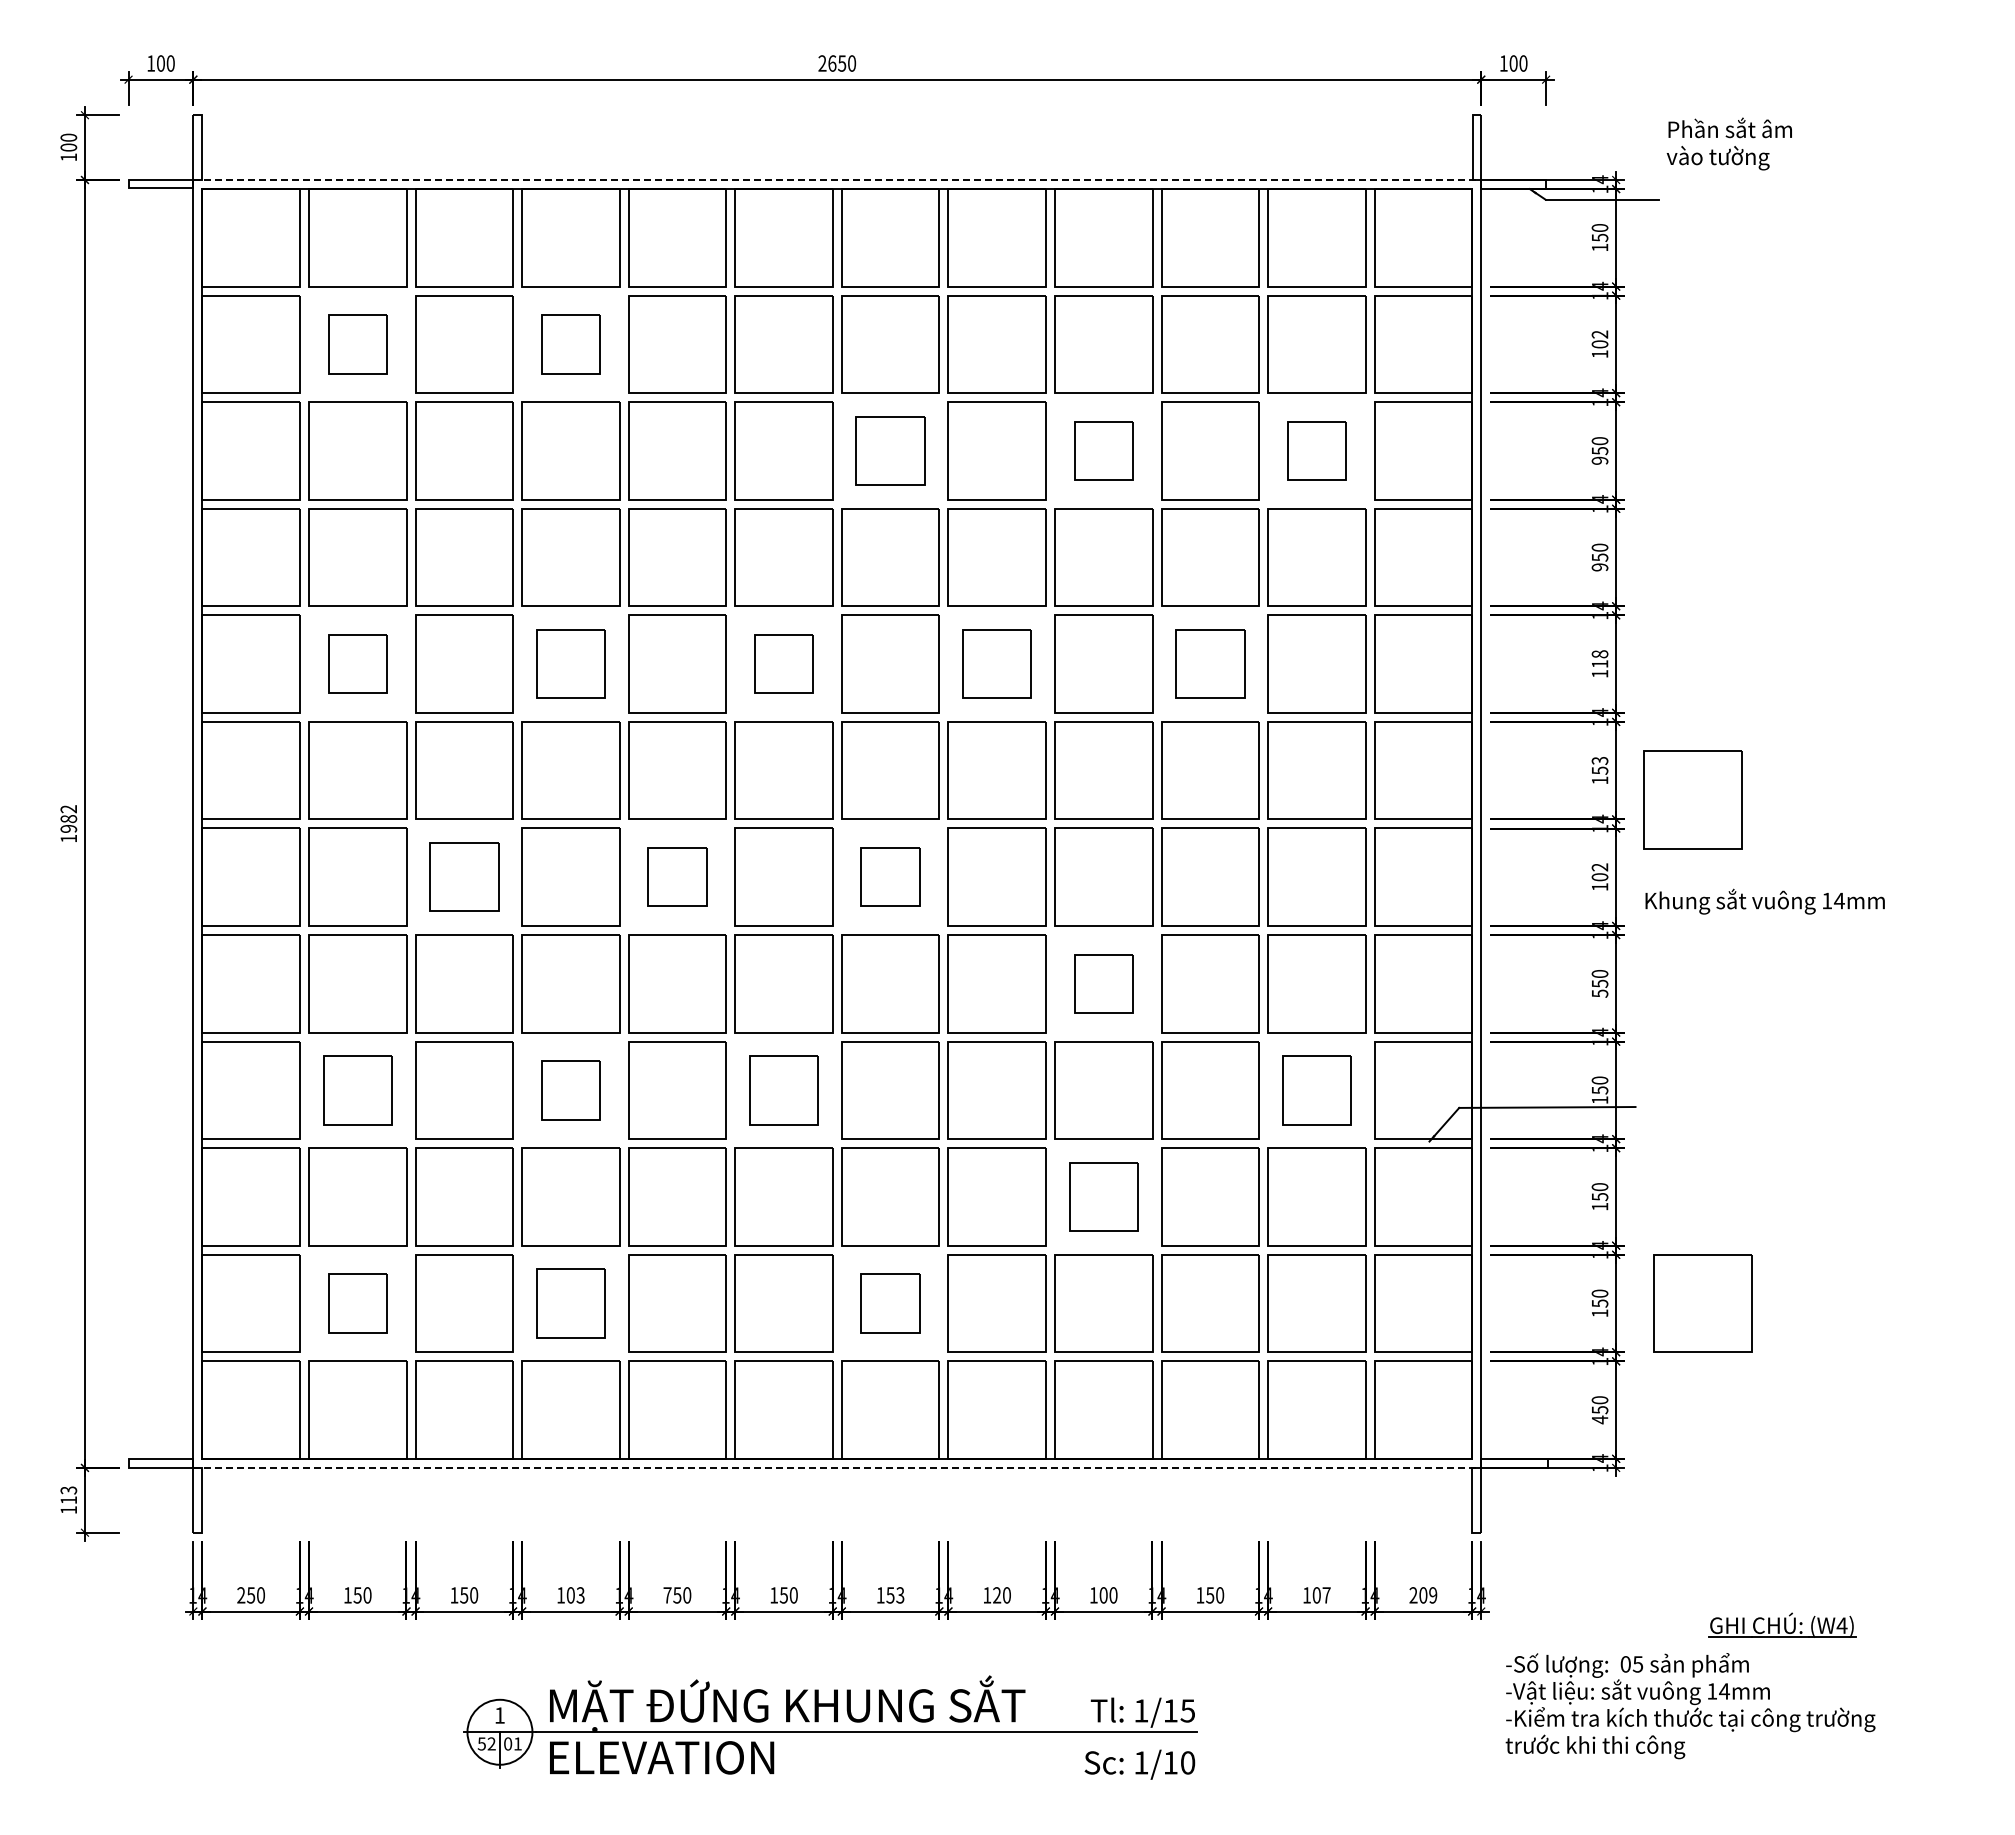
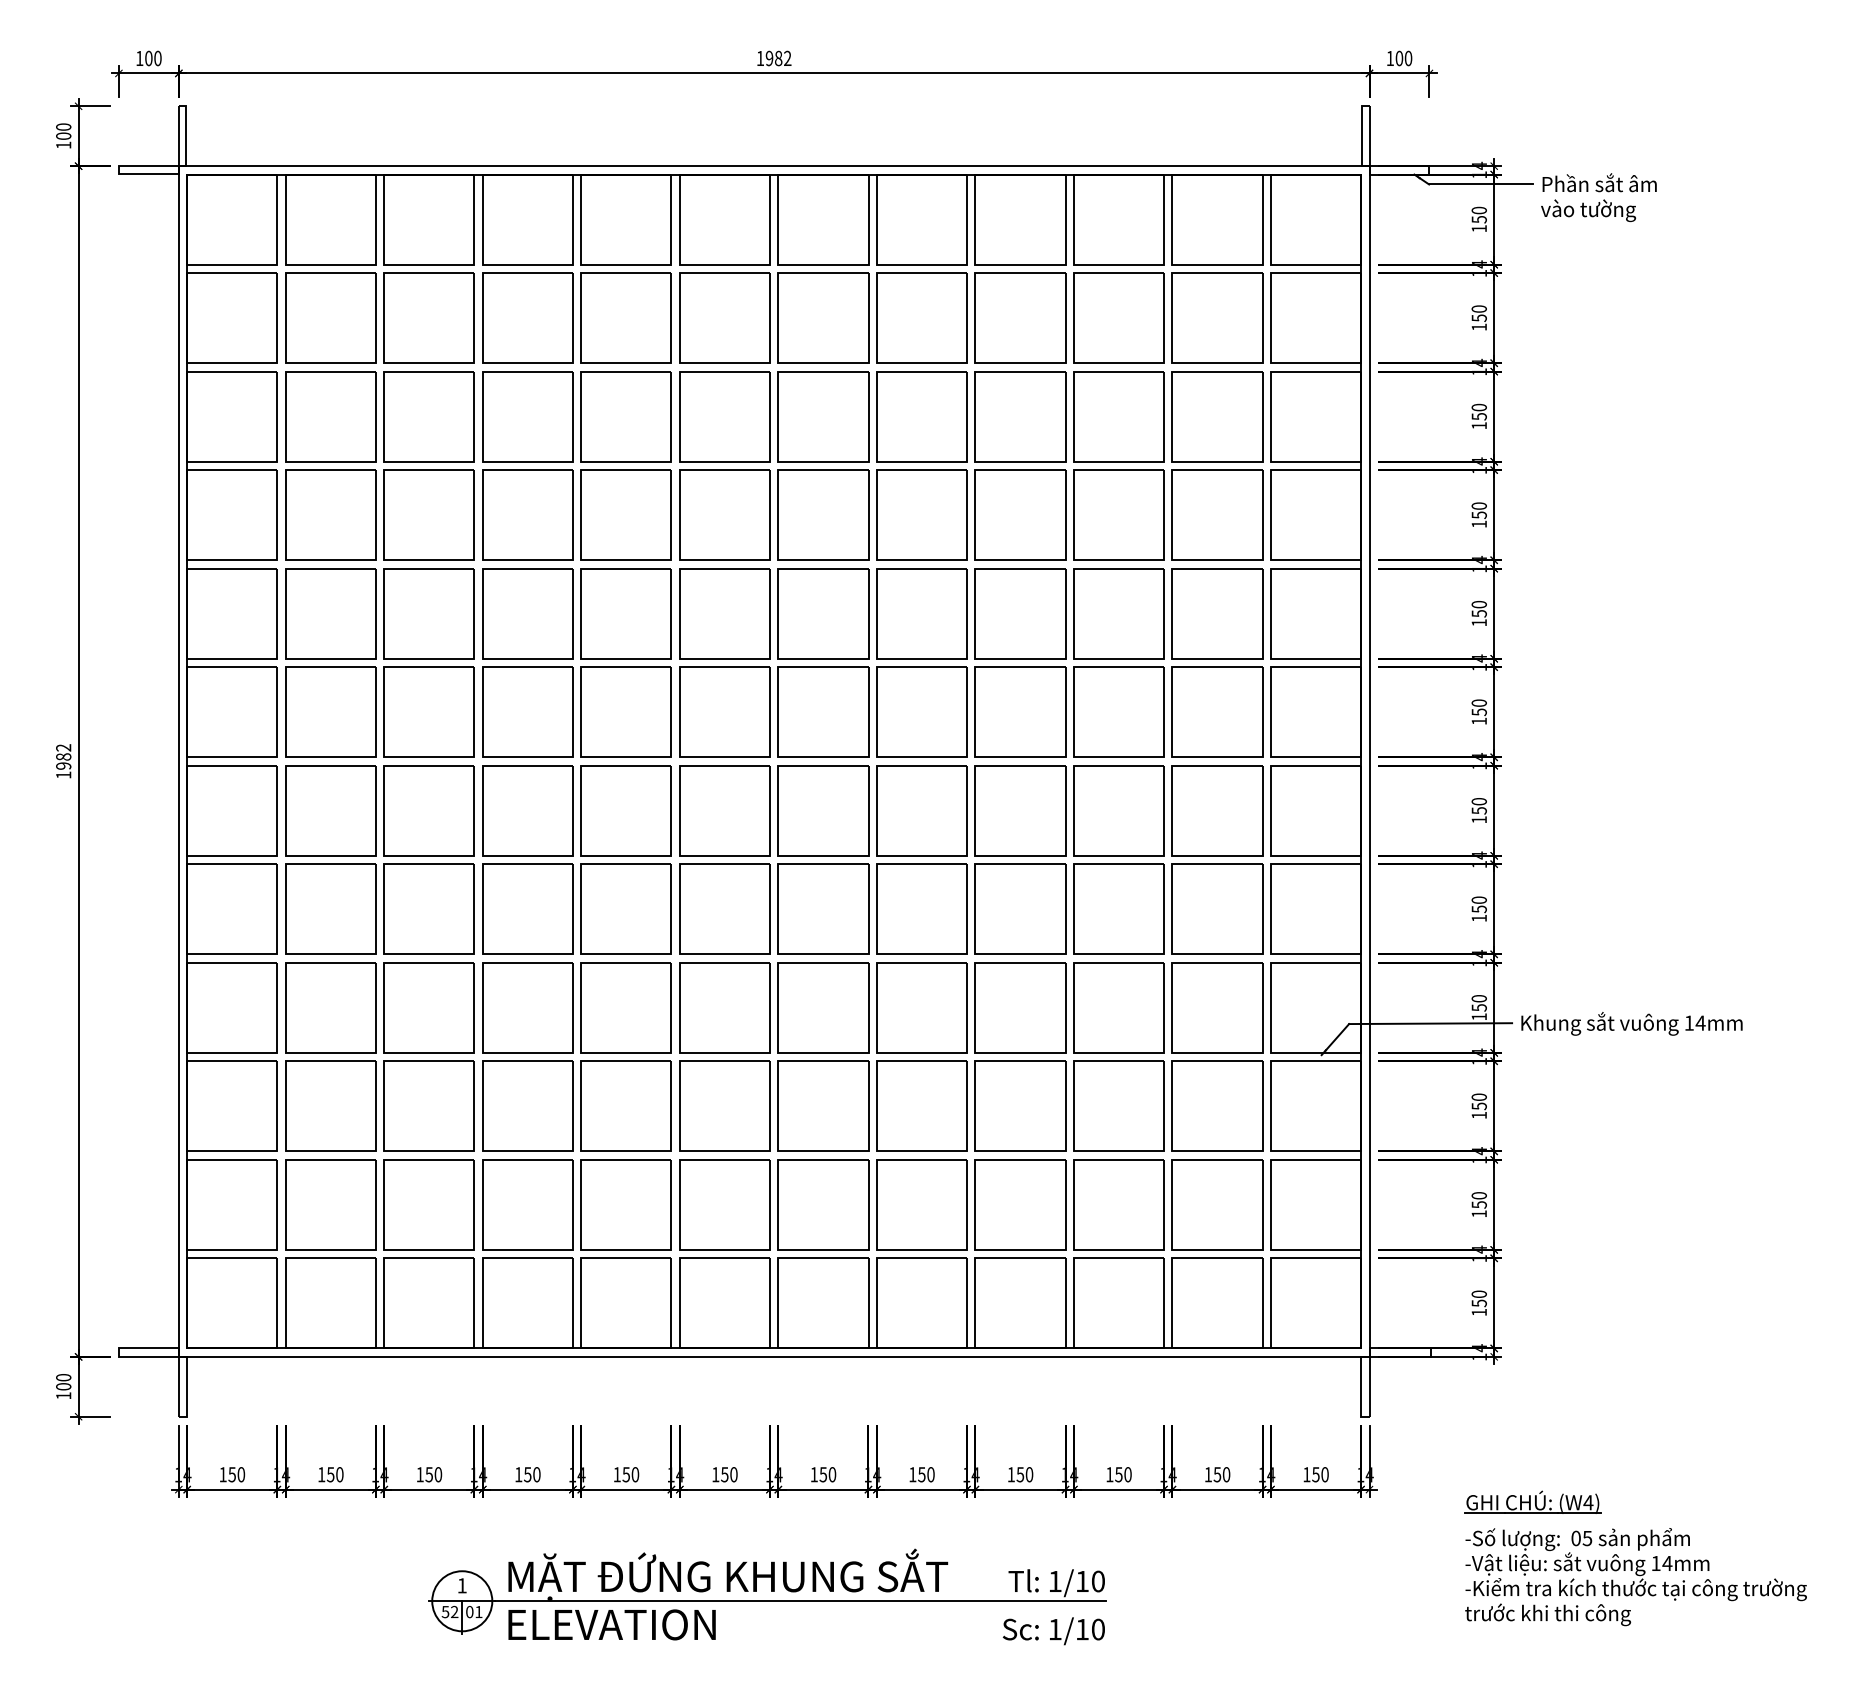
text: (837, 63) -> (774, 58), 2650 -> 1982
text: (1728, 143) -> (1598, 197), moved
line: (837, 179) -> (774, 165), dashed -> solid
text: (1599, 339) -> (1478, 313), 102 -> 150
part: (357, 344) -> (330, 318), size x1.67
part: (570, 344) -> (527, 318), size x1.67
part: (890, 450) -> (823, 416), size x1.43
part: (1103, 450) -> (1020, 416), size x1.67
part: (1316, 450) -> (1217, 416), size x1.67
text: (1599, 460) -> (1478, 425), 950 -> 150
text: (1599, 567) -> (1478, 524), 950 -> 150
text: (1600, 659) -> (1479, 609), 118 -> 150
part: (357, 663) -> (330, 613), size x1.67
part: (570, 663) -> (527, 613), size x1.43
part: (783, 663) -> (724, 613), size x1.67
part: (996, 663) -> (921, 613), size x1.43
part: (1210, 663) -> (1119, 613), size x1.43
text: (1599, 760) -> (1478, 702), 153 -> 150
part: (1692, 799) -> (1564, 738), removed
text: (1599, 872) -> (1478, 806), 102 -> 150
part: (464, 876) -> (429, 810), size x1.43
part: (677, 876) -> (626, 810), size x1.67
part: (890, 876) -> (823, 810), size x1.67
text: (1764, 901) -> (1631, 1023), moved
part: (1103, 983) -> (1020, 909), size x1.67
text: (1600, 993) -> (1479, 918), 550 -> 150
part: (357, 1090) -> (330, 1007), size x1.43
part: (570, 1090) -> (527, 1007), size x1.67
part: (783, 1090) -> (724, 1007), size x1.43
part: (1316, 1090) -> (1217, 1007), size x1.43
part: (1103, 1196) -> (1020, 1105), size x1.43
part: (357, 1303) -> (330, 1204), size x1.67
part: (570, 1303) -> (527, 1204), size x1.43
part: (890, 1303) -> (823, 1204), size x1.67
part: (1702, 1303) -> (1574, 1204), removed
text: (1600, 1419) -> (1479, 1312), 450 -> 150
line: (837, 1467) -> (774, 1356), dashed -> solid
text: (68, 1495) -> (63, 1382), 113 -> 100
text: (241, 1595) -> (223, 1474), 250 -> 150
text: (575, 1595) -> (532, 1474), 103 -> 150
text: (667, 1595) -> (617, 1474), 750 -> 150
text: (900, 1595) -> (832, 1474), 153 -> 150
text: (996, 1595) -> (921, 1474), 120 -> 150
text: (1103, 1595) -> (1020, 1474), 100 -> 150
text: (1321, 1595) -> (1221, 1474), 107 -> 150
text: (1423, 1595) -> (1316, 1474), 209 -> 150
part: (1782, 1624) -> (1533, 1501), moved
text: (1690, 1706) -> (1635, 1577), moved
text: (1187, 1710) -> (1097, 1581), 1/15 -> 1/10

